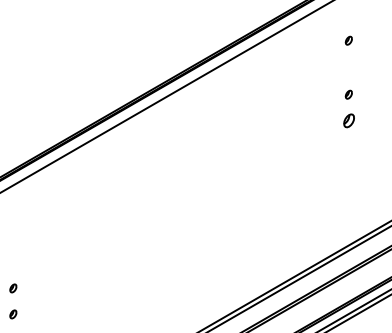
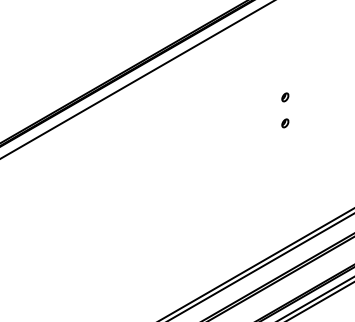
part: (348, 40) -> (284, 43), removed
part: (348, 120) -> (284, 123), size x0.62

